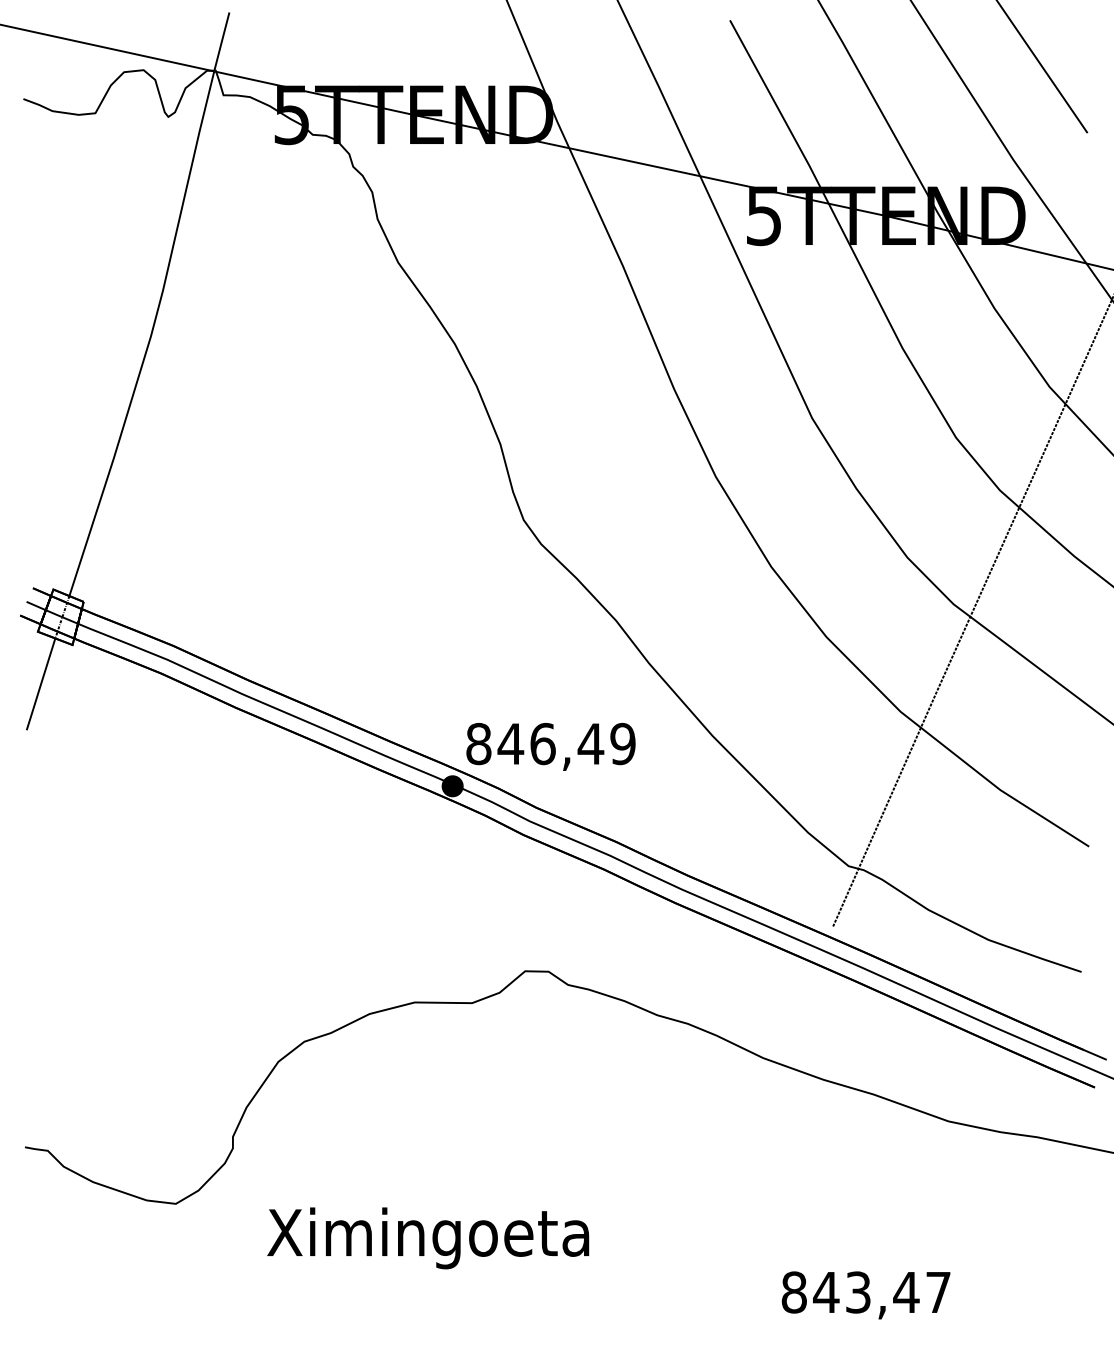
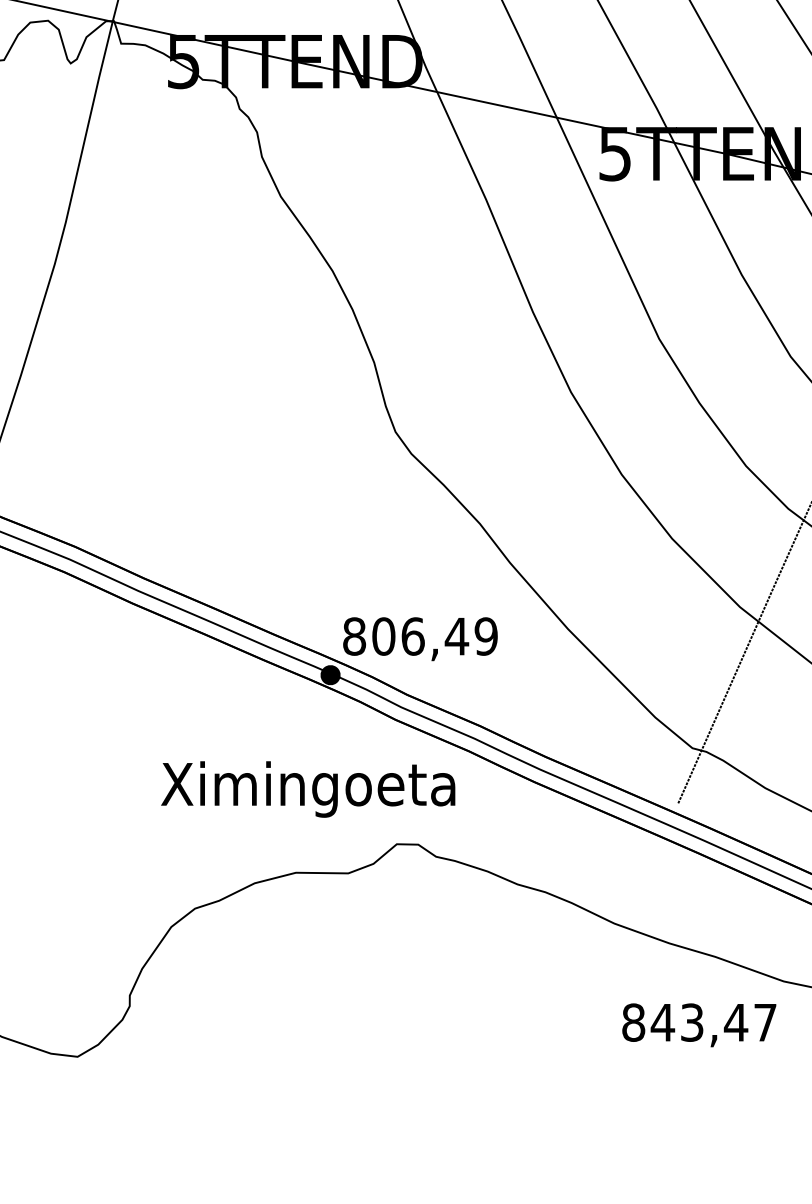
text: (510, 743) -> (383, 636), 846,49 -> 806,49
text: (428, 1238) -> (308, 789), moved
text: (865, 1295) -> (698, 1025), moved

